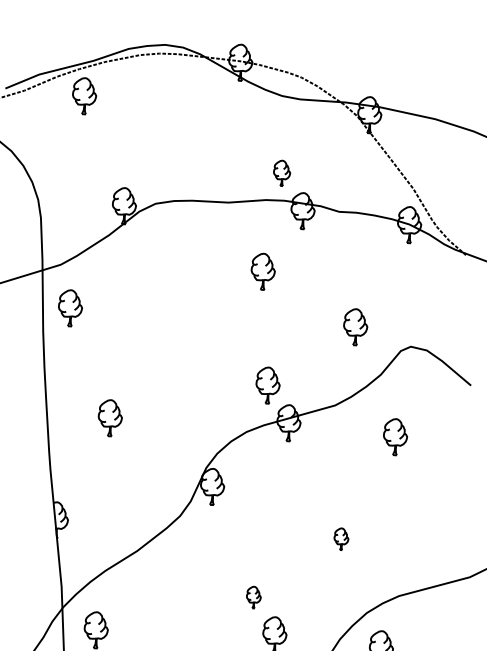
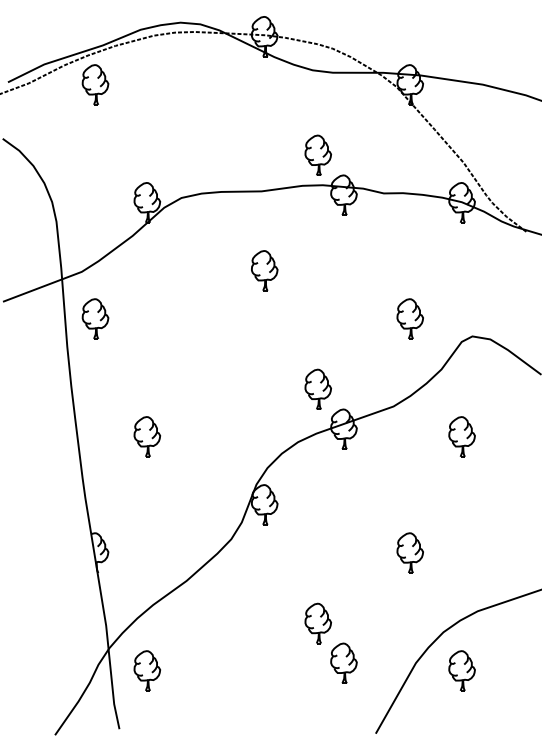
part: (281, 172) -> (317, 154), size x1.43
part: (263, 271) -> (264, 270), moved
part: (340, 538) -> (409, 552), size x1.67
part: (253, 597) -> (317, 623), size x1.67

